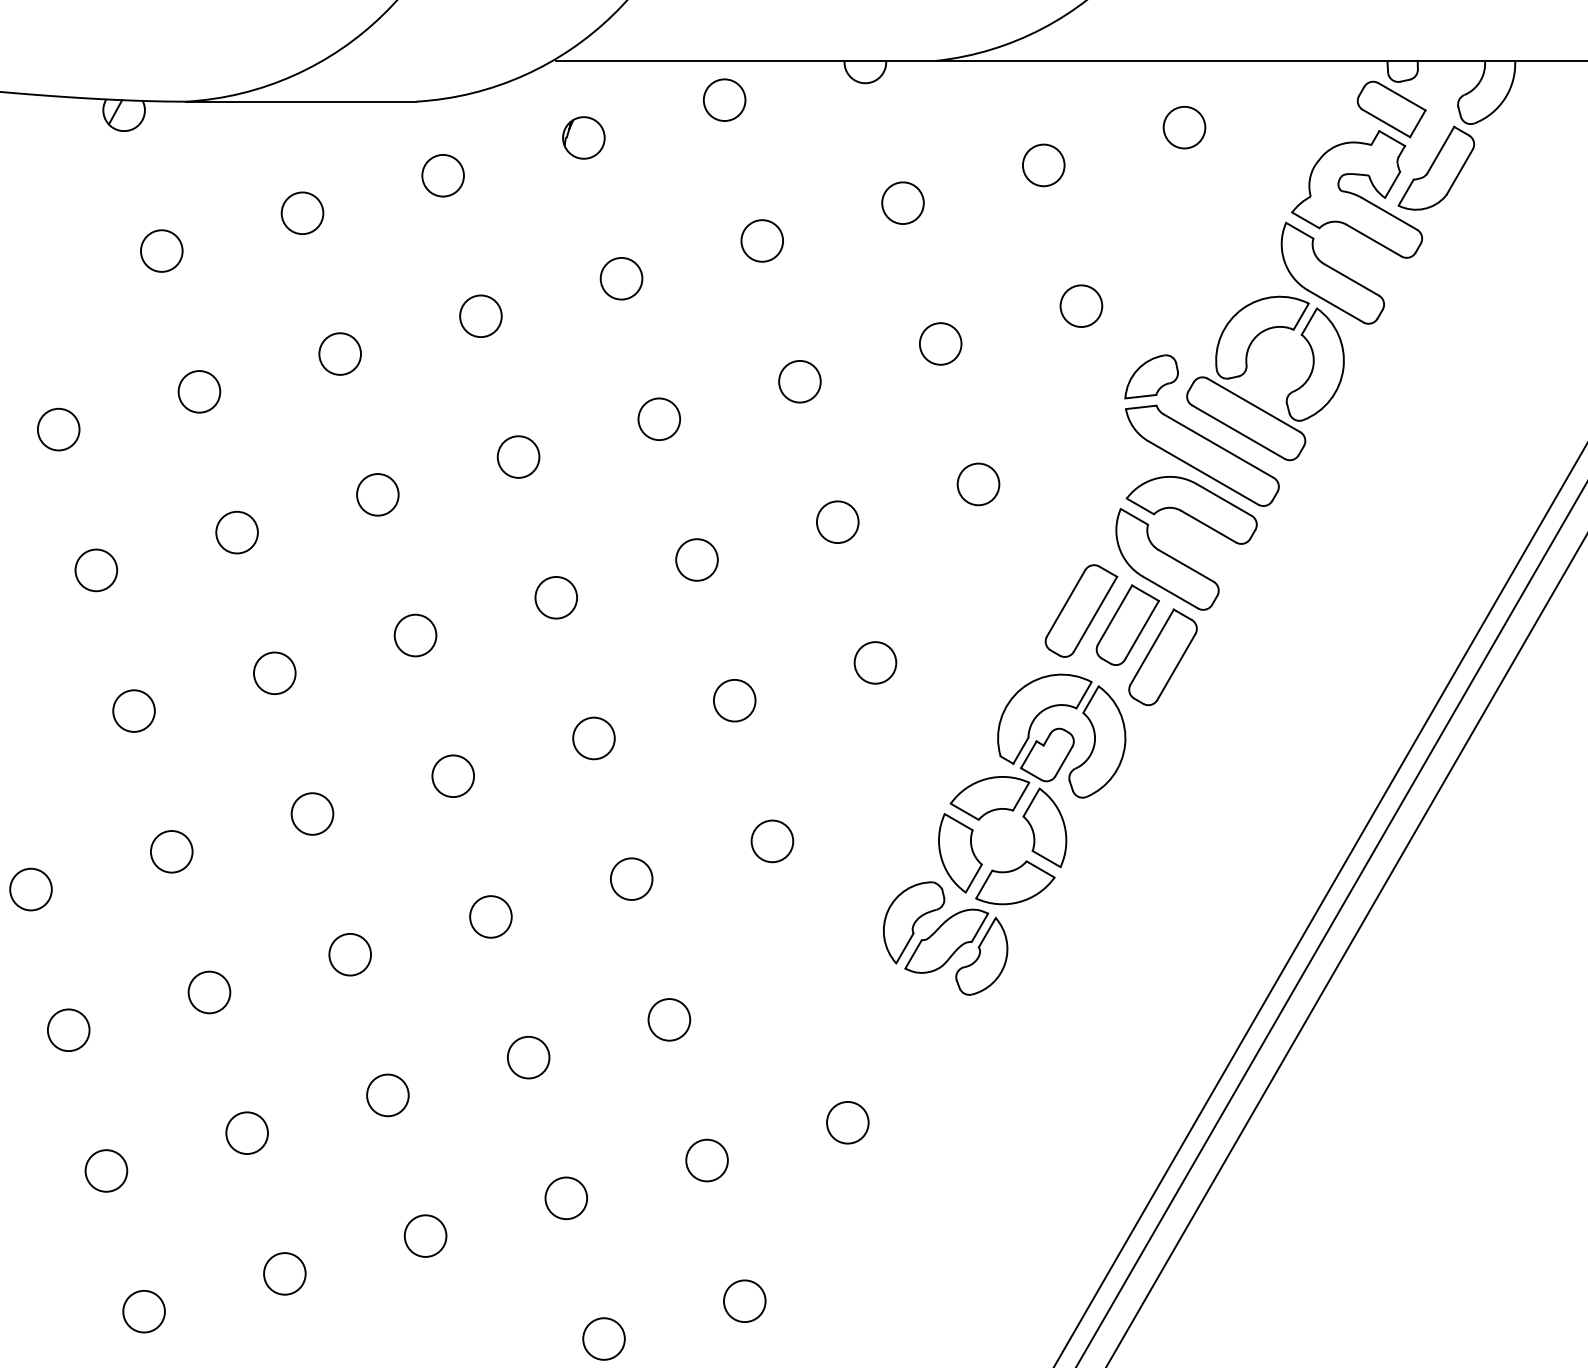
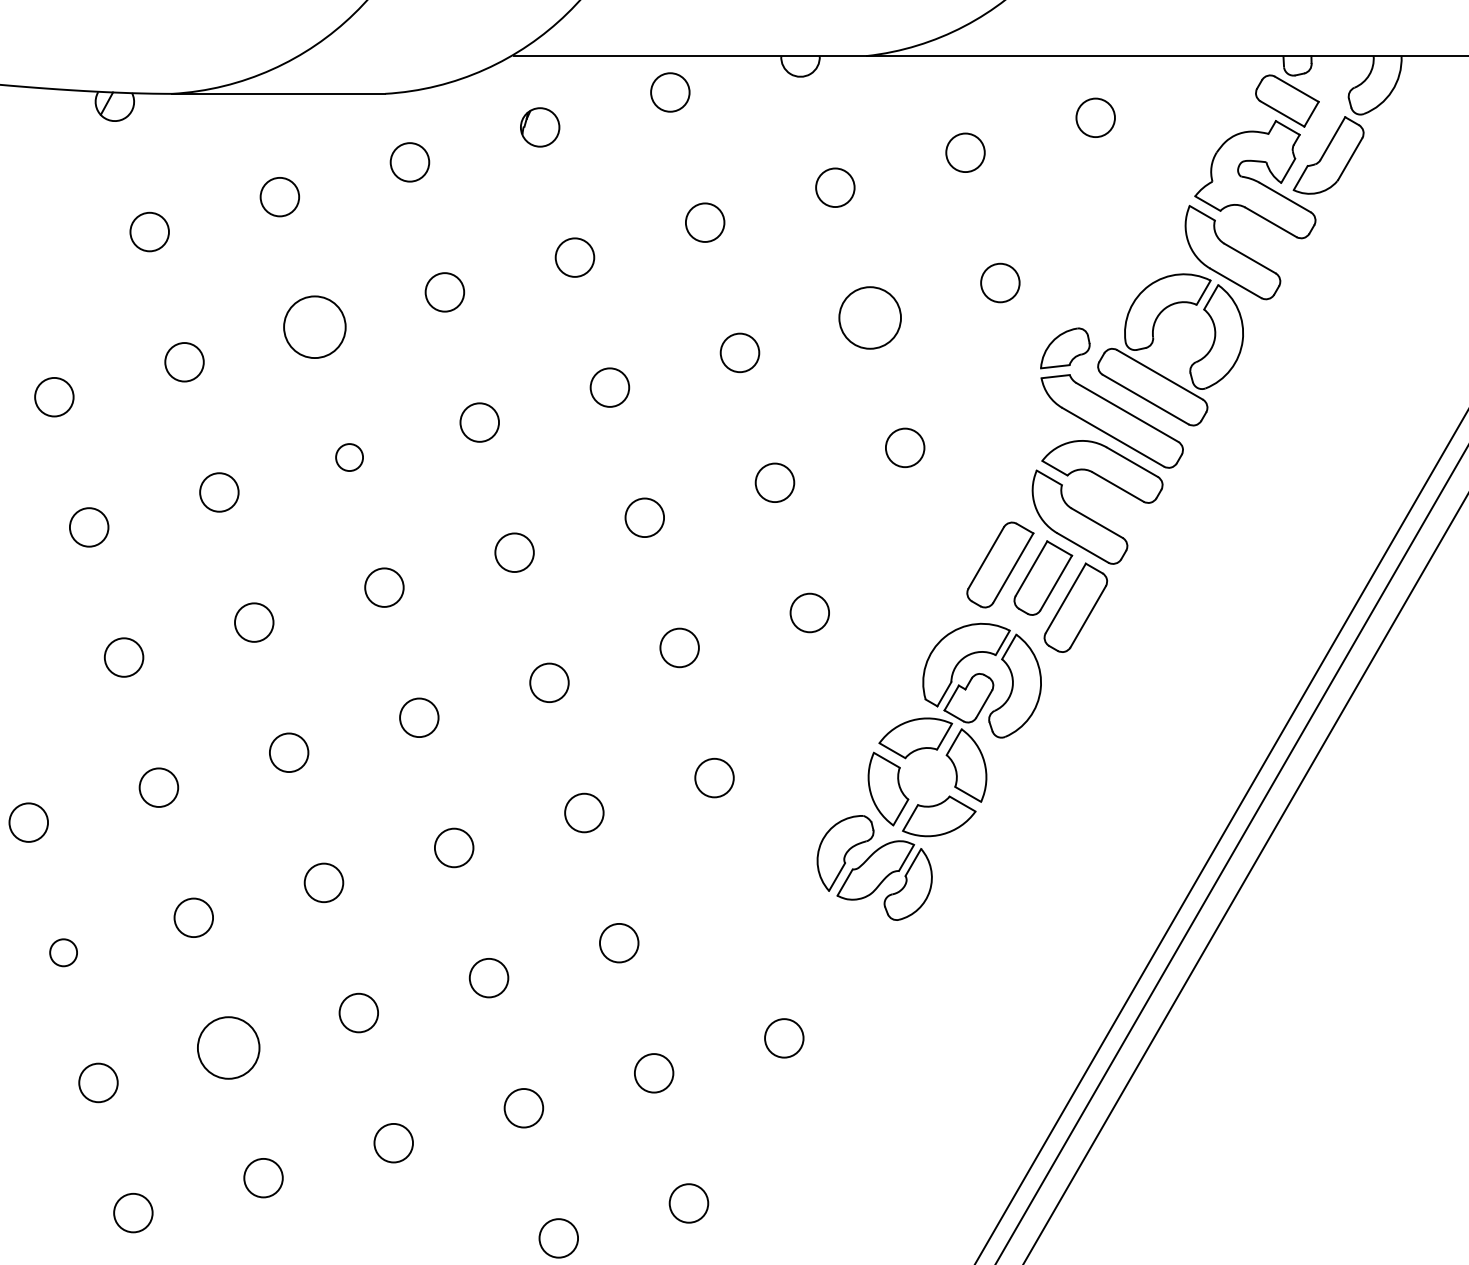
circle: (939, 343) -> (869, 317), size x1.6
circle: (339, 354) -> (314, 327), size x1.6
circle: (377, 494) -> (349, 457), size x0.7
circle: (68, 1029) -> (63, 952), size x0.7
circle: (246, 1132) -> (228, 1047), size x1.6

